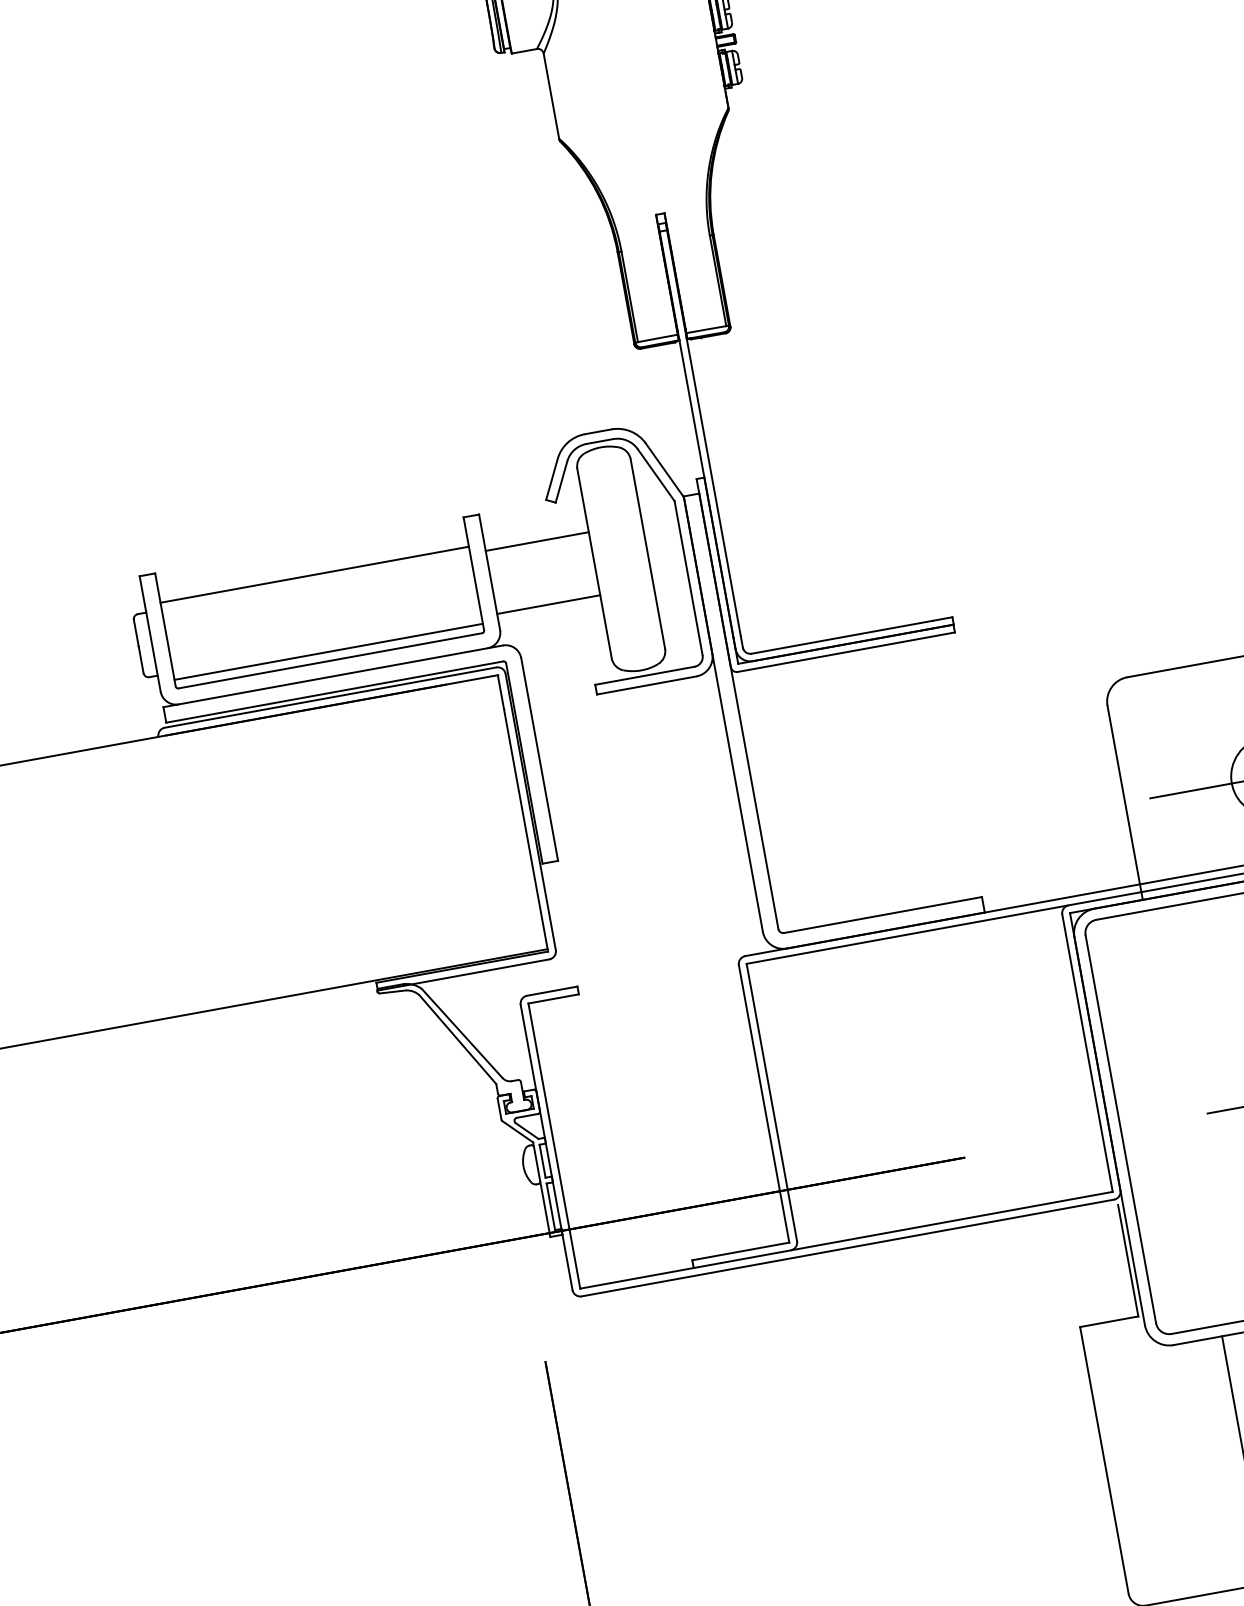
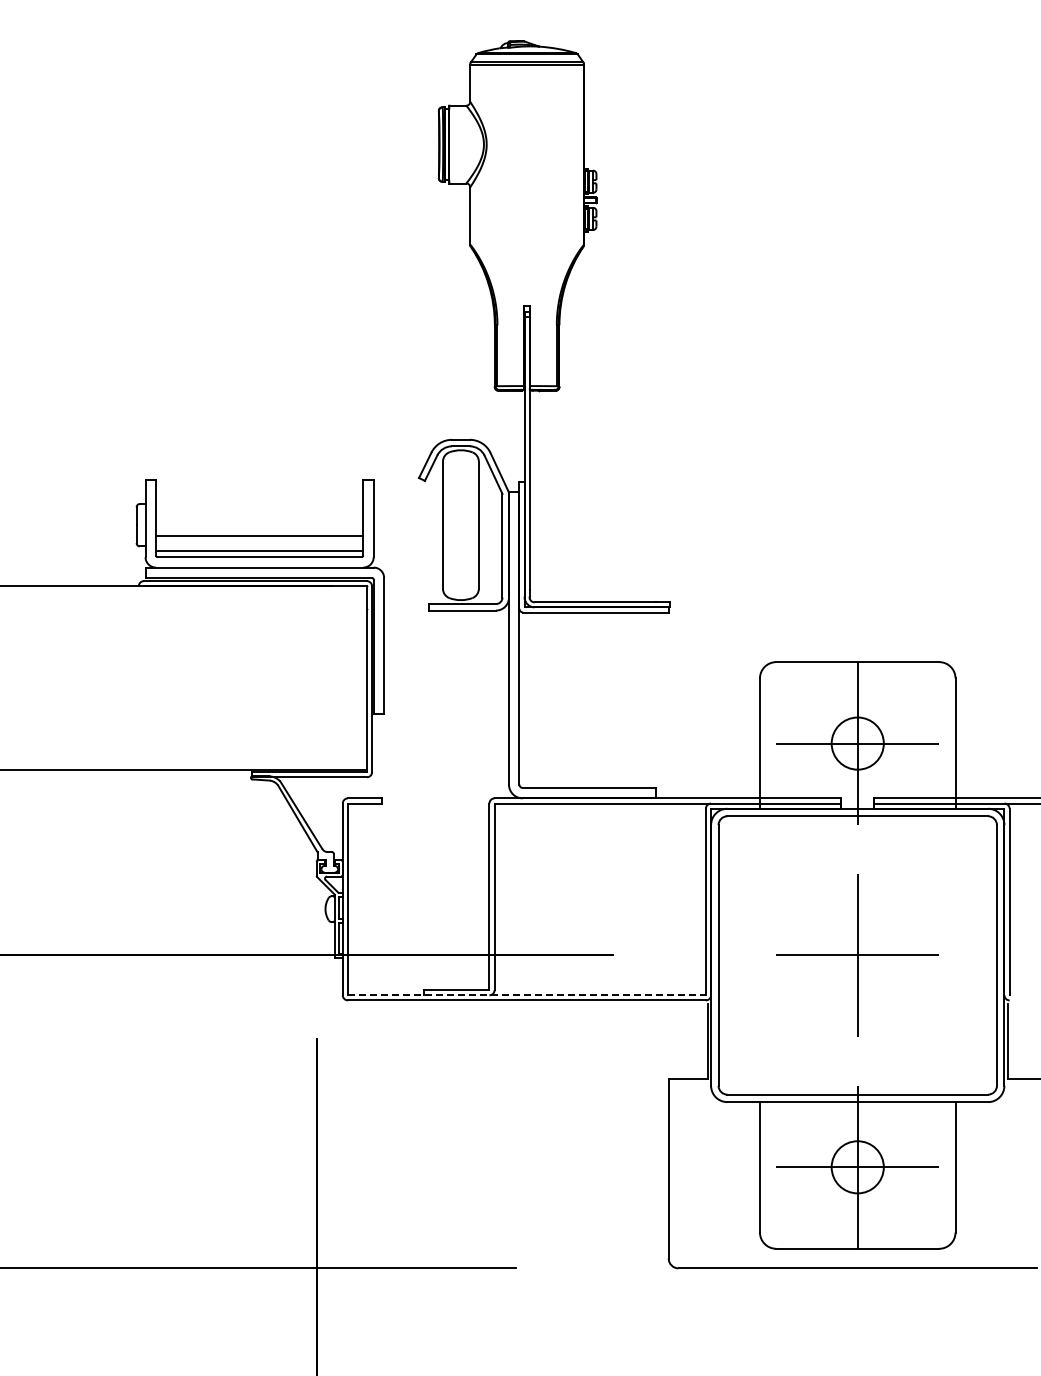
line: (537, 542) -> (408, 504), removed
line: (314, 575) -> (259, 536), moved
line: (548, 604) -> (408, 546), removed
line: (845, 1240) -> (526, 995), solid -> dashed

